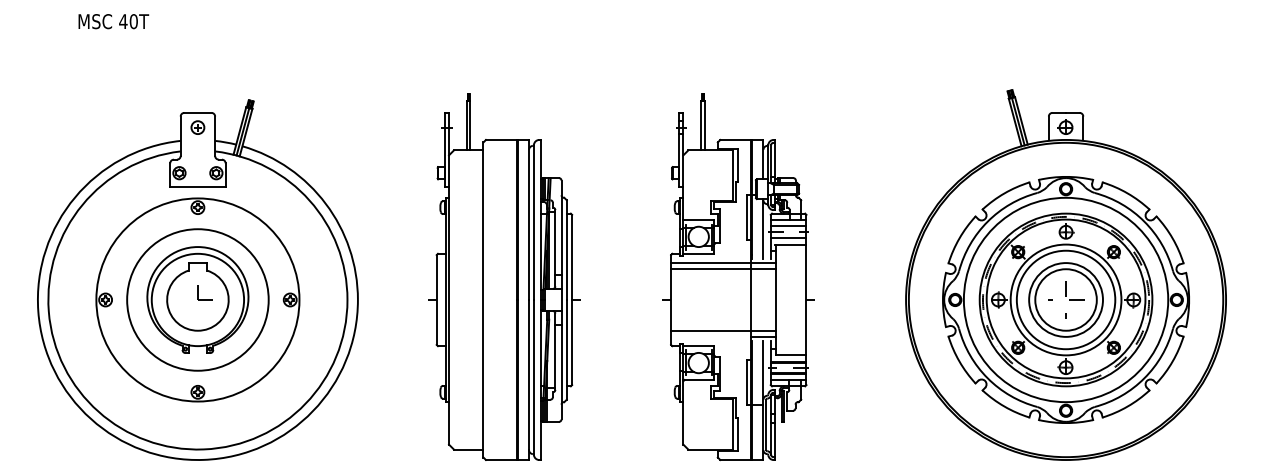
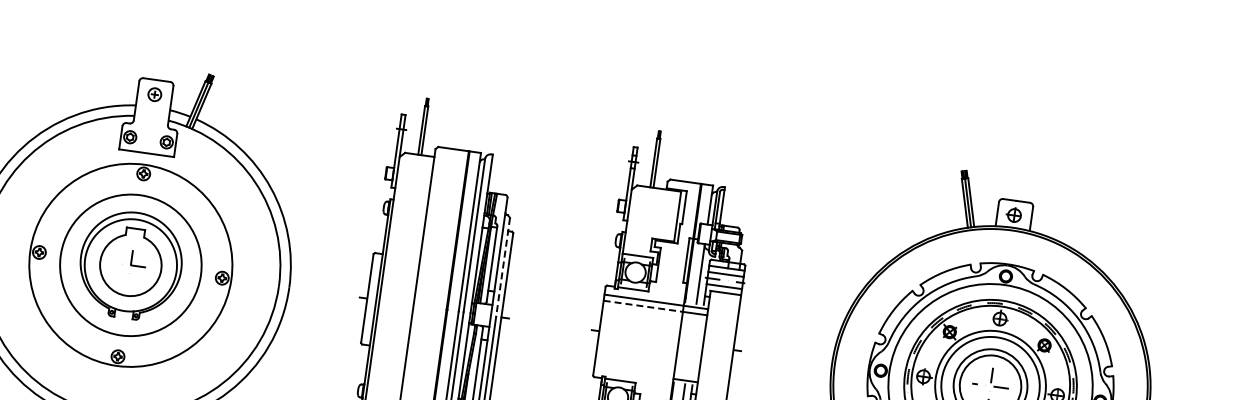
line: (566, 250) -> (502, 267), solid -> dashed
line: (711, 269) -> (643, 306), solid -> dashed
line: (723, 330) -> (647, 368), removed

